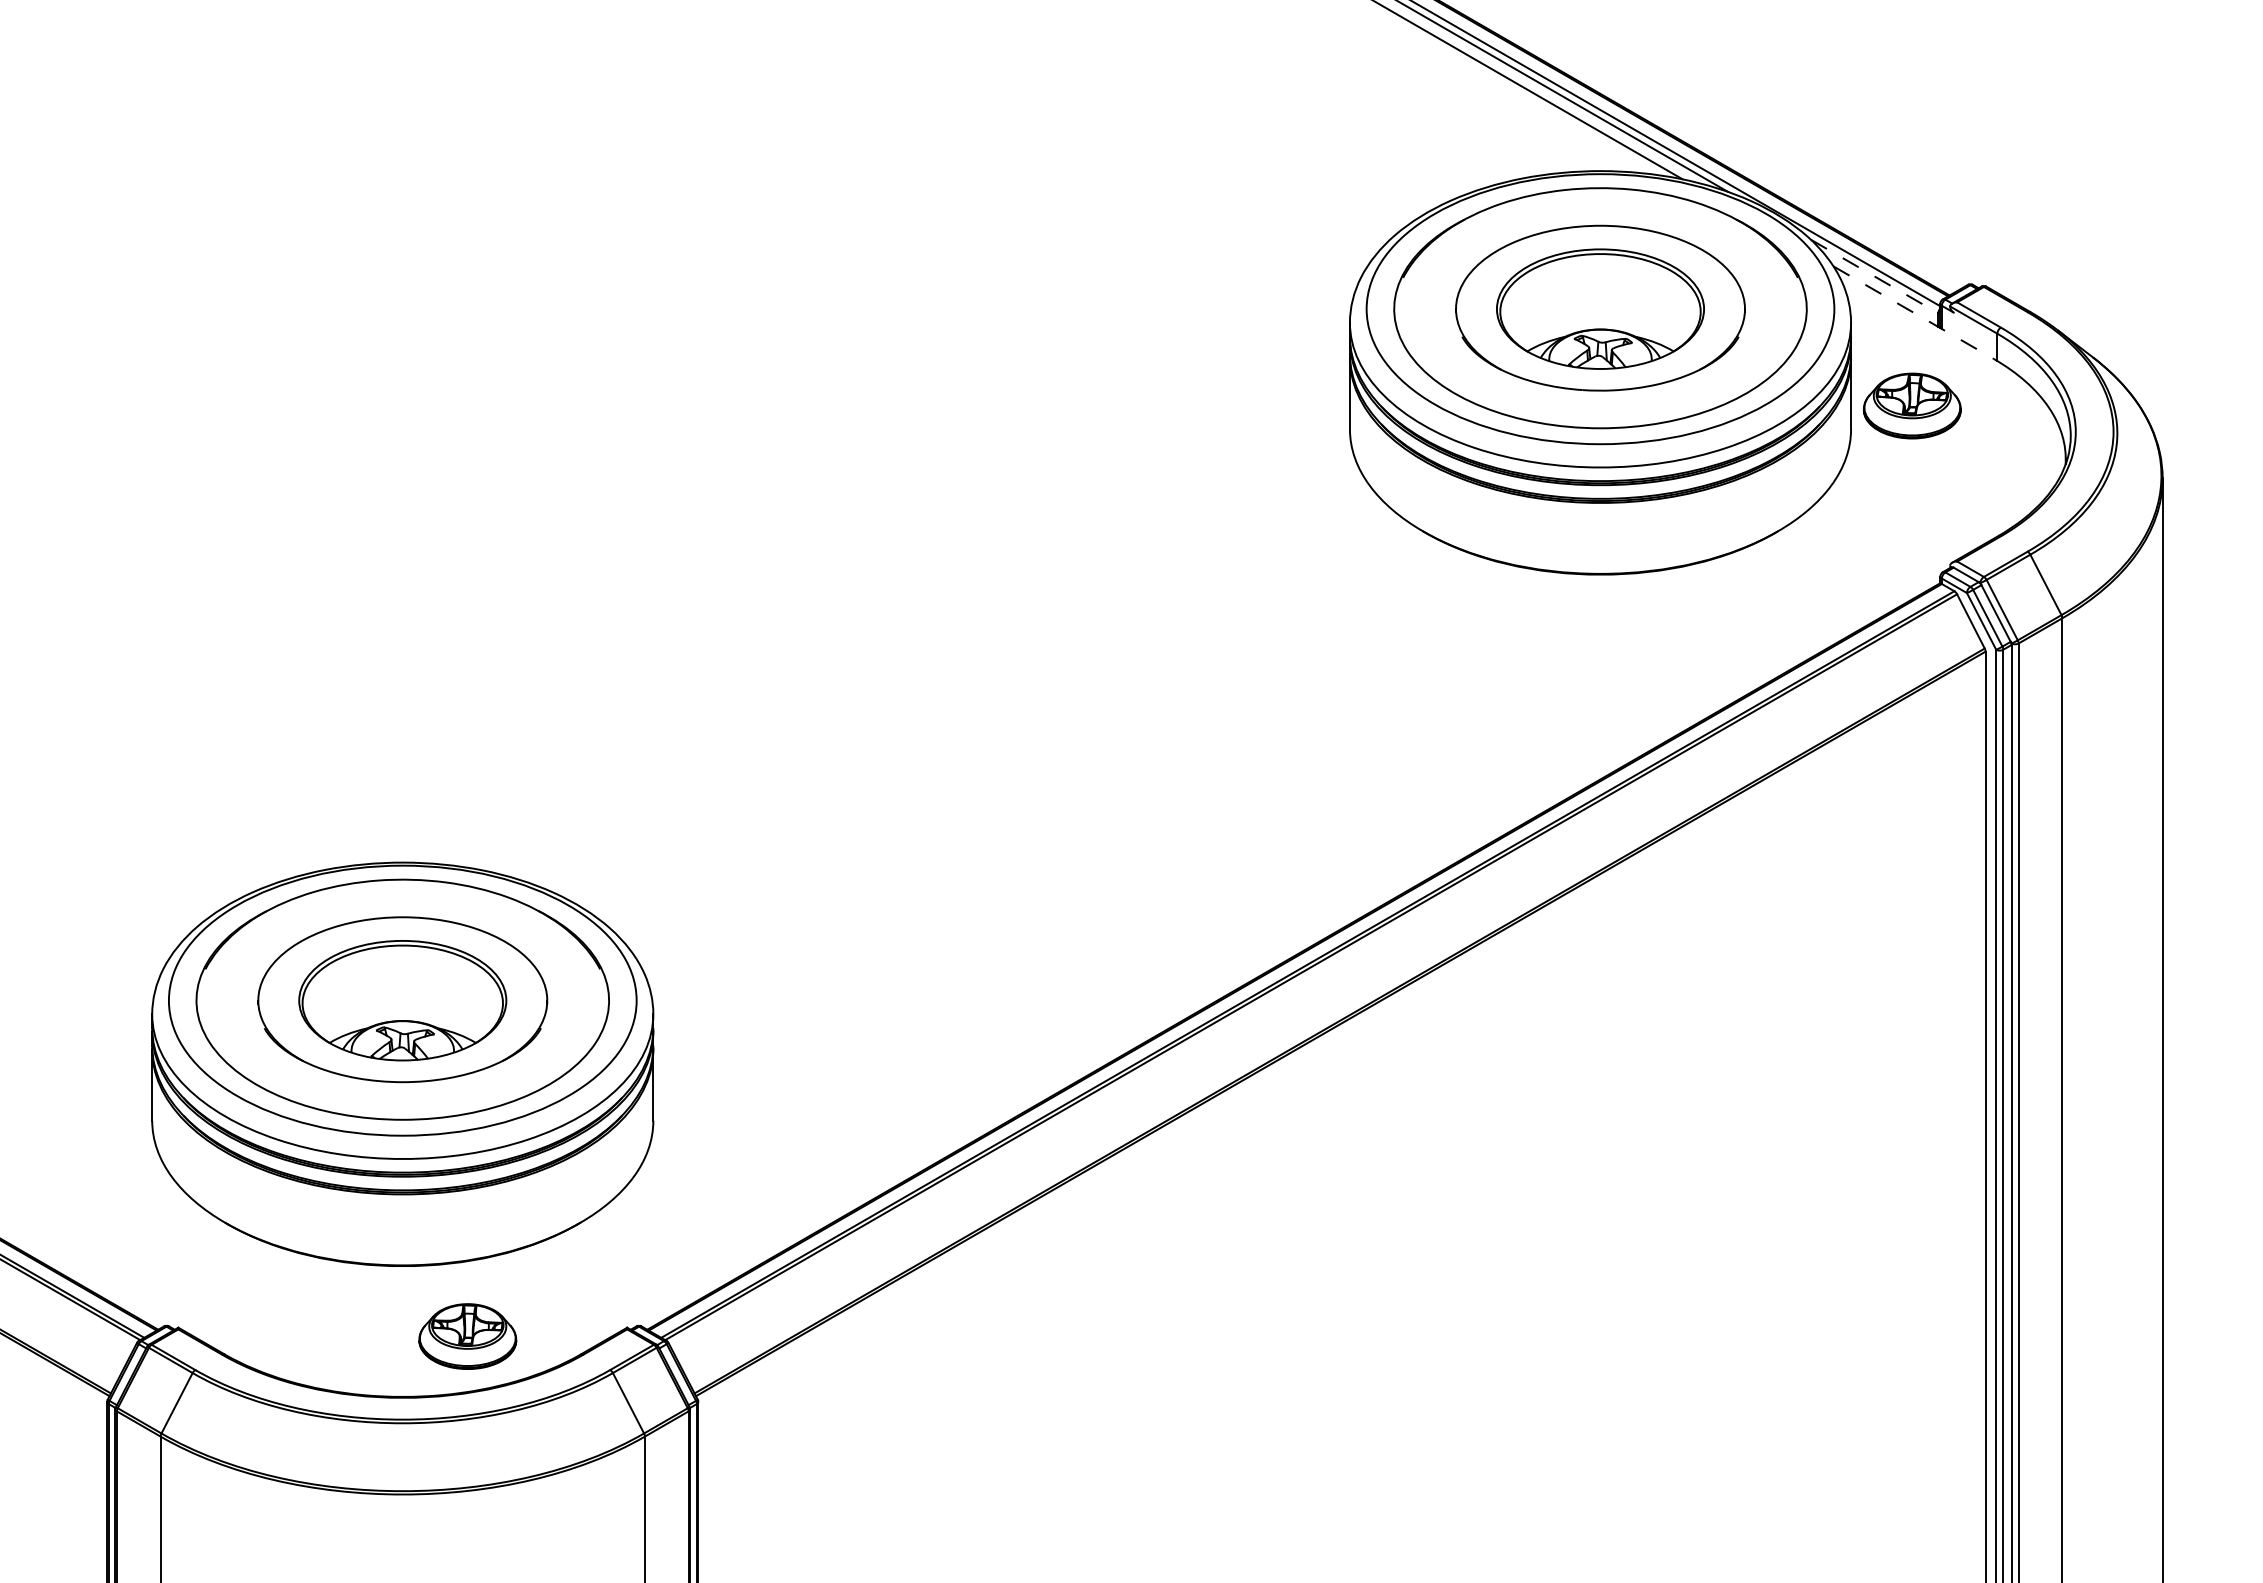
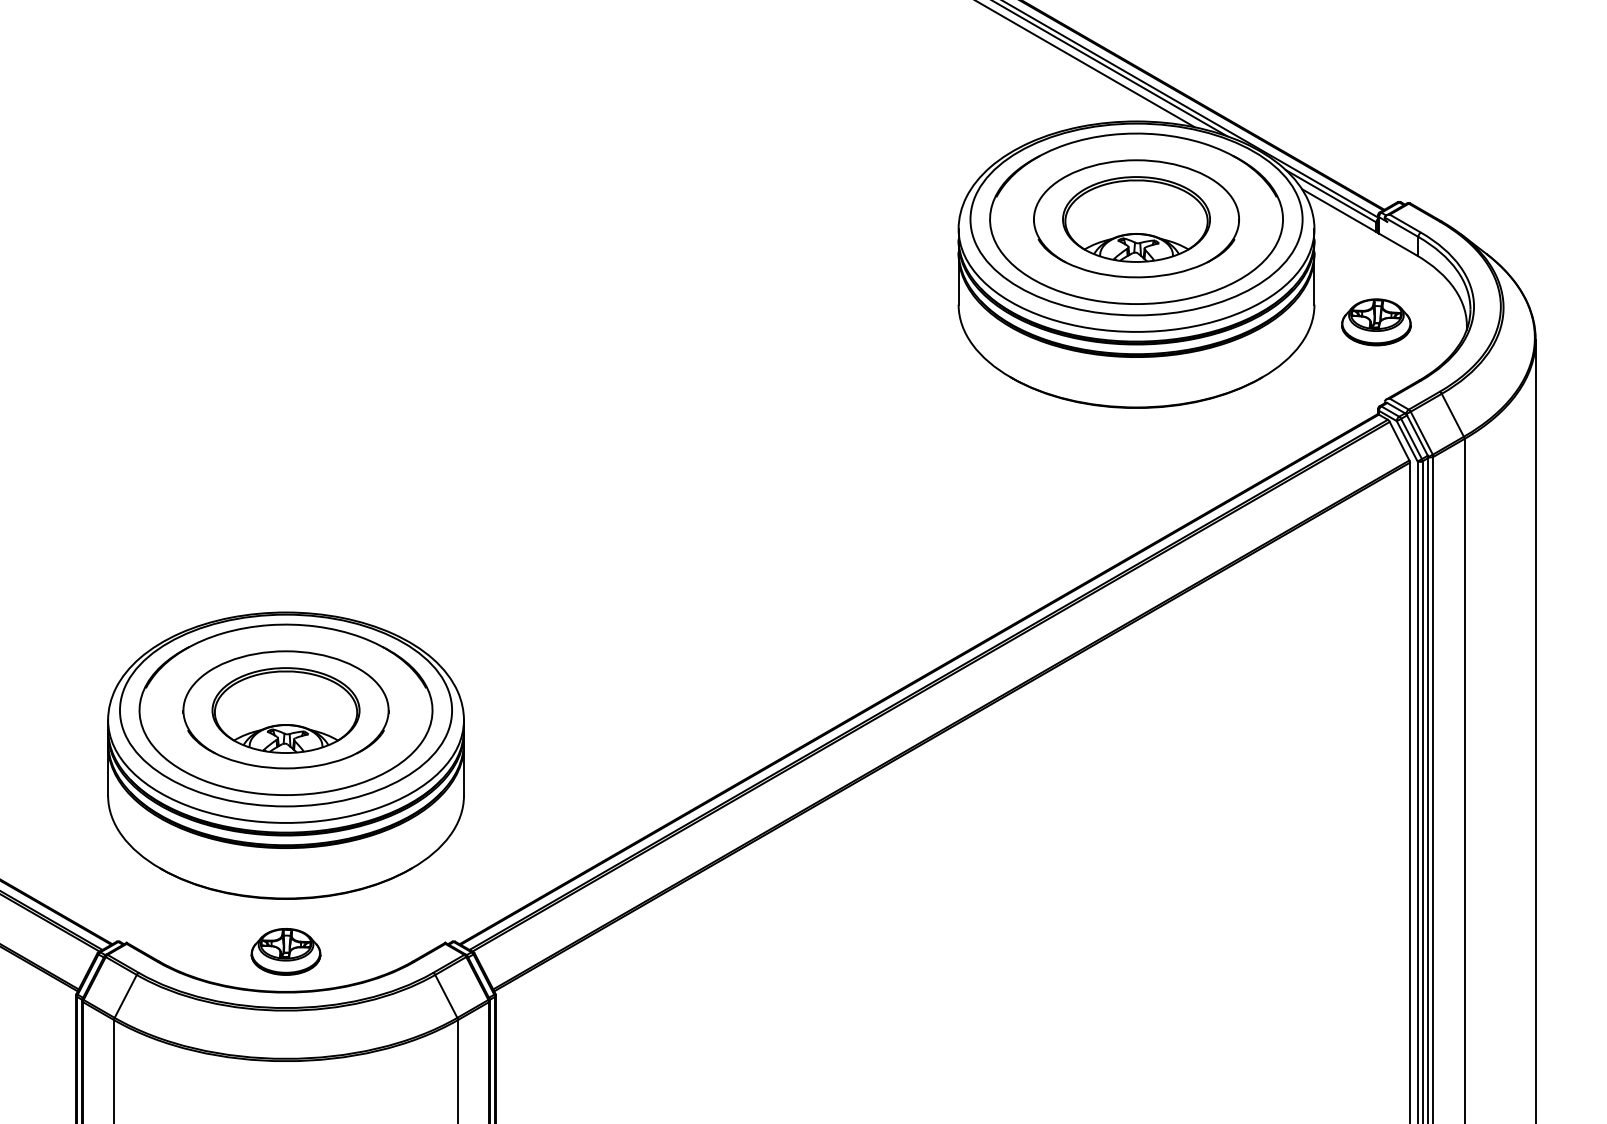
line: (1874, 276) -> (1331, 196), dashed -> solid
line: (1913, 312) -> (1358, 221), dashed -> solid
part: (1912, 405) -> (1376, 321), moved
part: (467, 1336) -> (285, 951), moved

